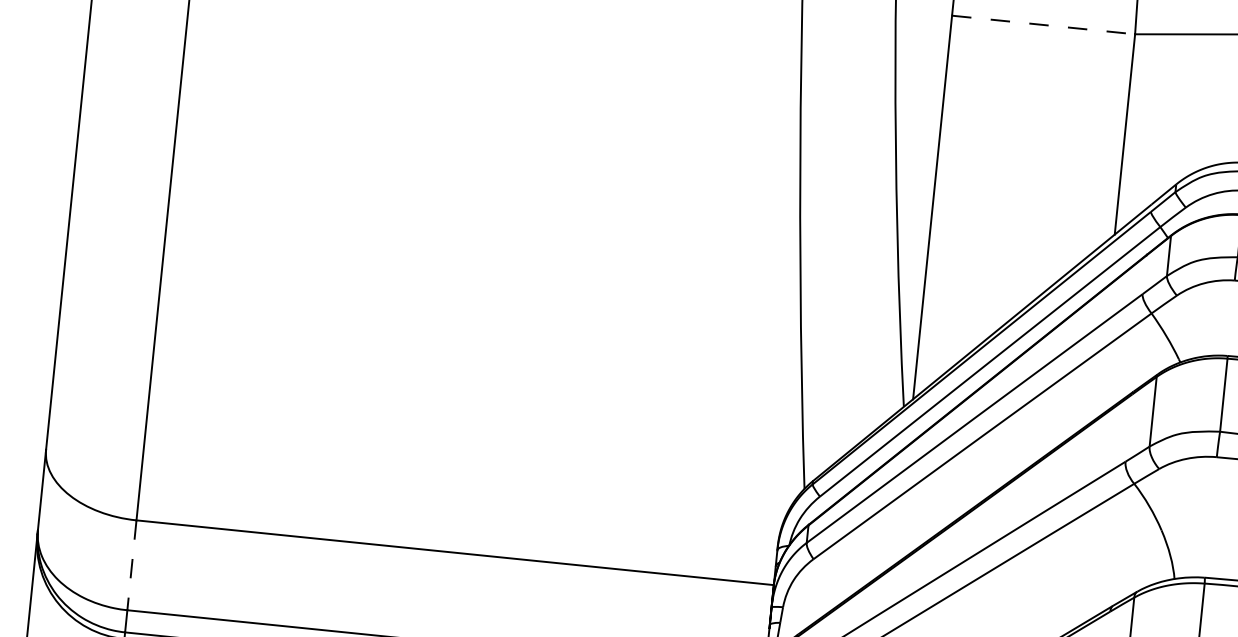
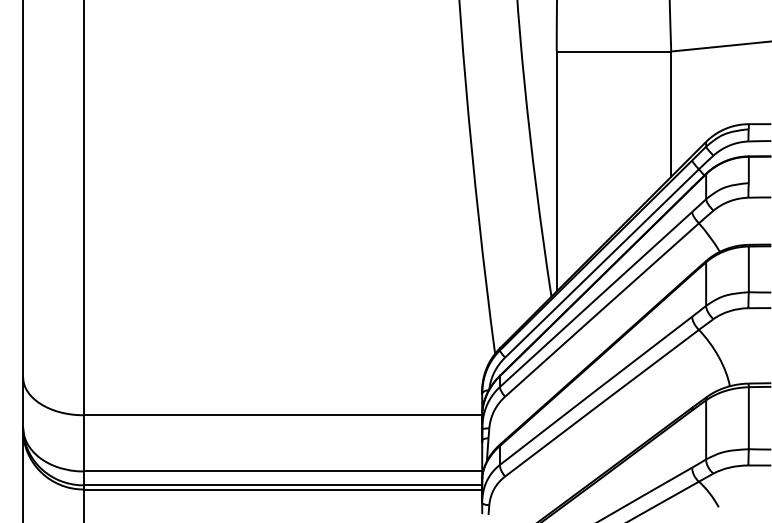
line: (1044, 25) -> (614, 51), dashed -> solid
line: (131, 565) -> (83, 443), dashed -> solid

